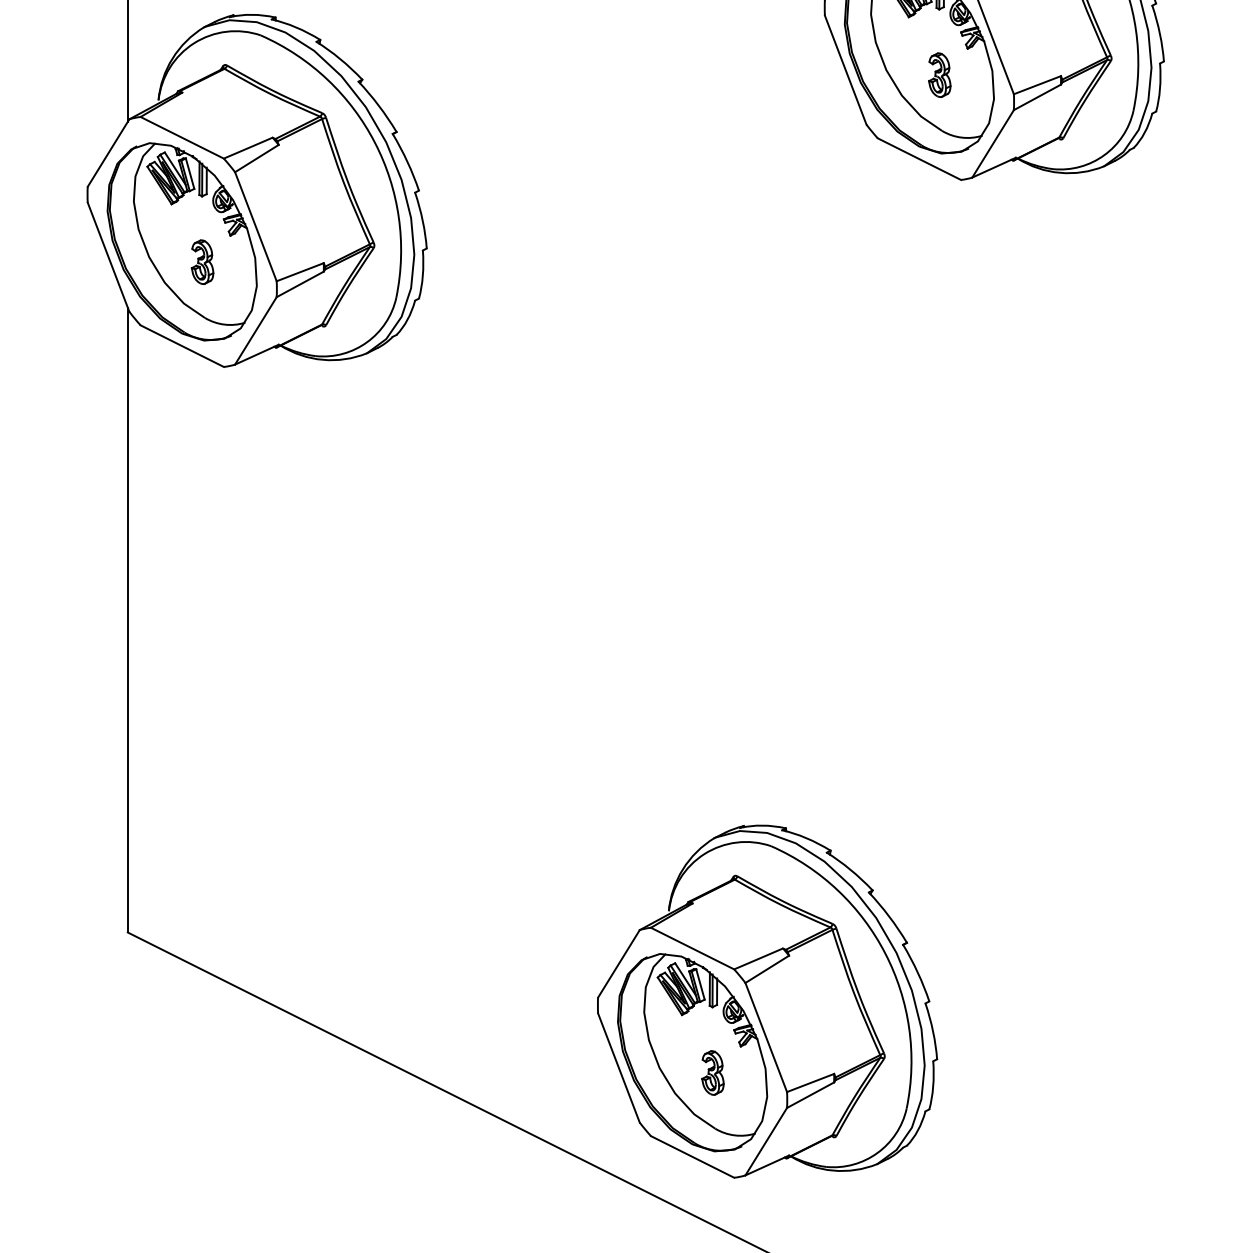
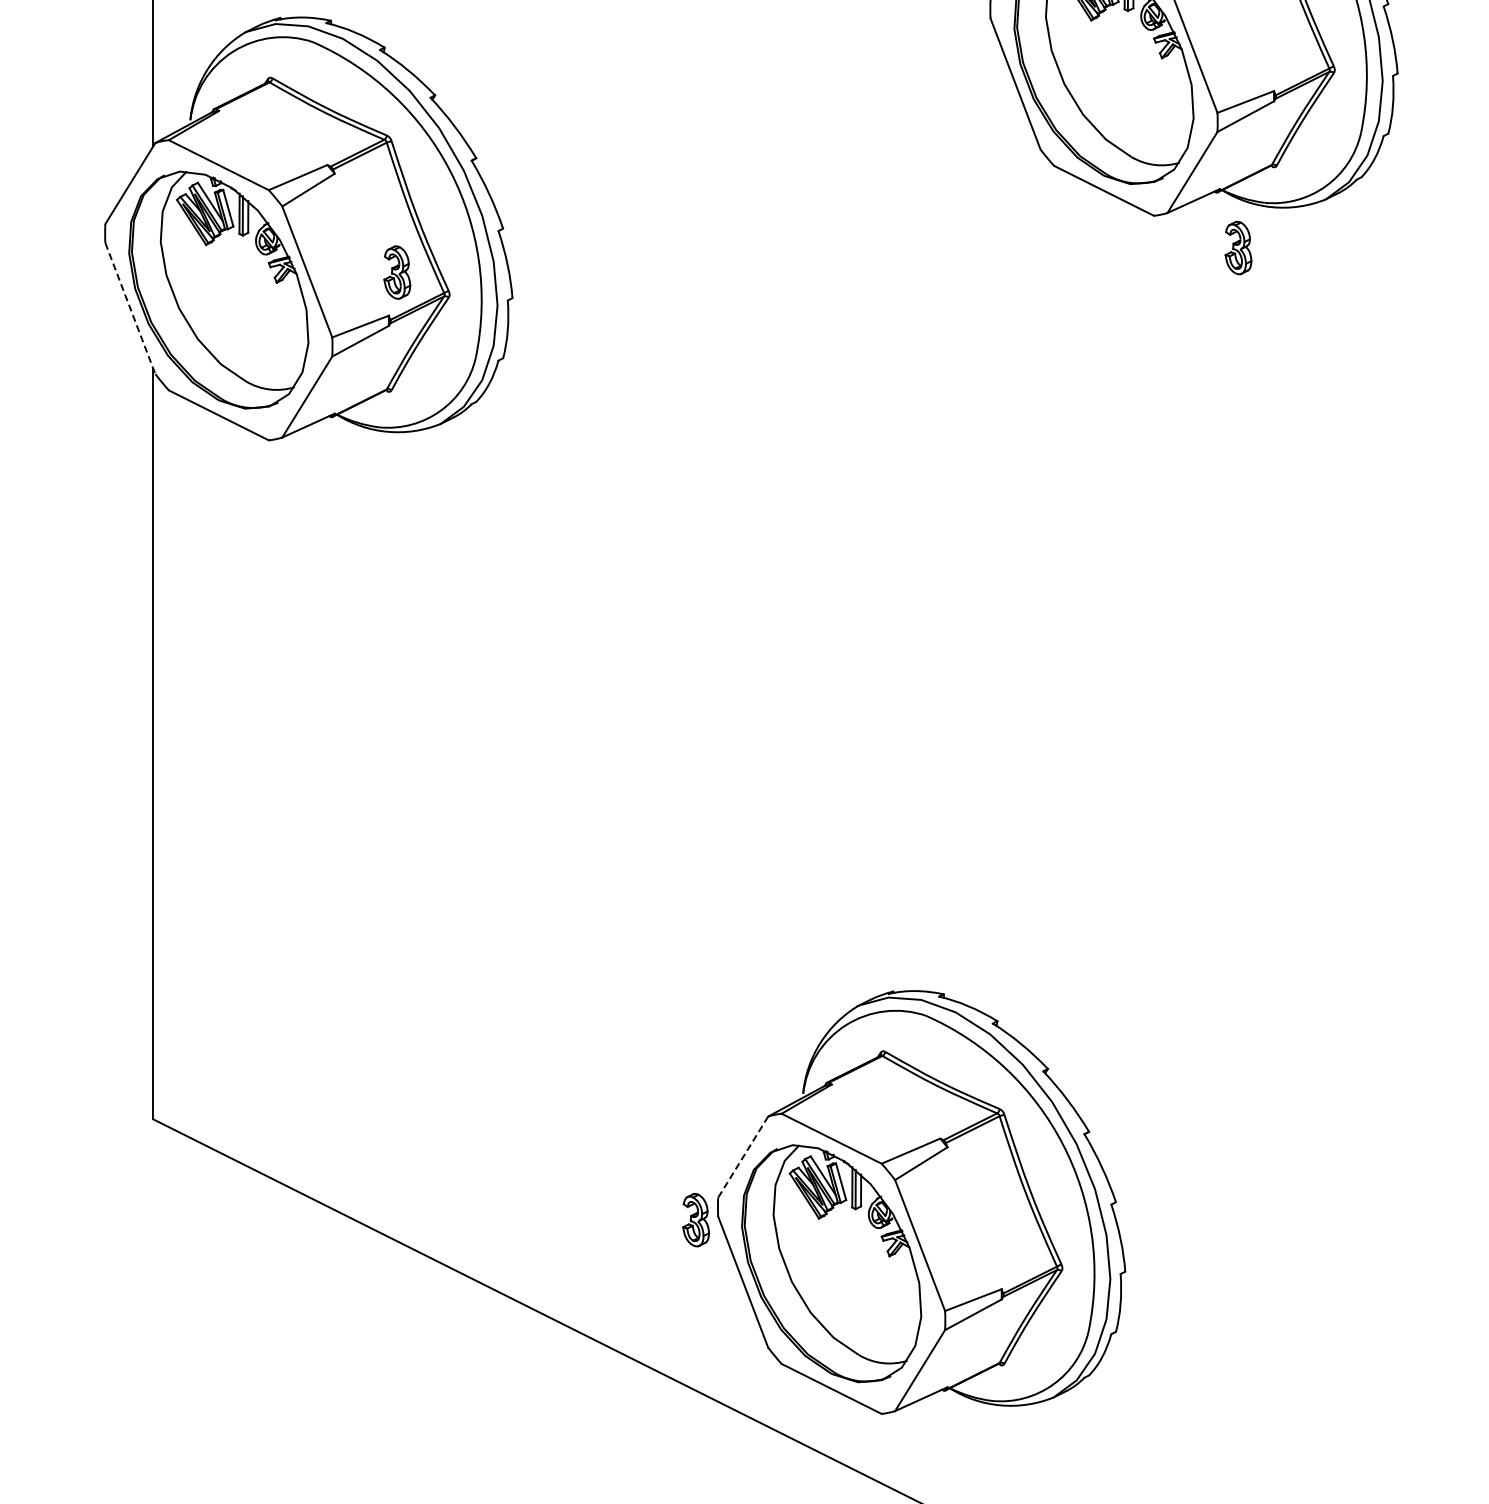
part: (939, 74) -> (1238, 247), moved
line: (108, 257) -> (130, 309), solid -> dashed
part: (202, 262) -> (397, 272), moved
line: (619, 964) -> (743, 1157), solid -> dashed
part: (713, 1073) -> (696, 1220), moved

